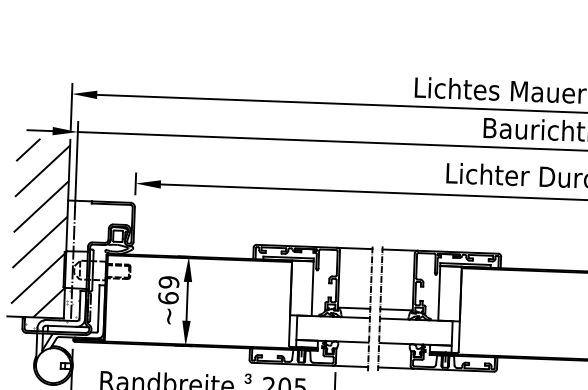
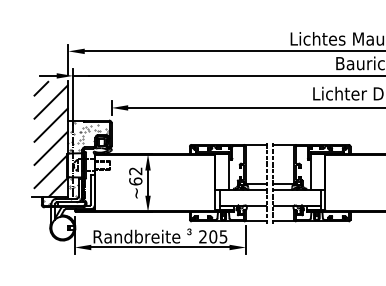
hatch: (98, 227) -> (88, 137), added
text: (168, 282) -> (135, 171), ~69 -> ~62

